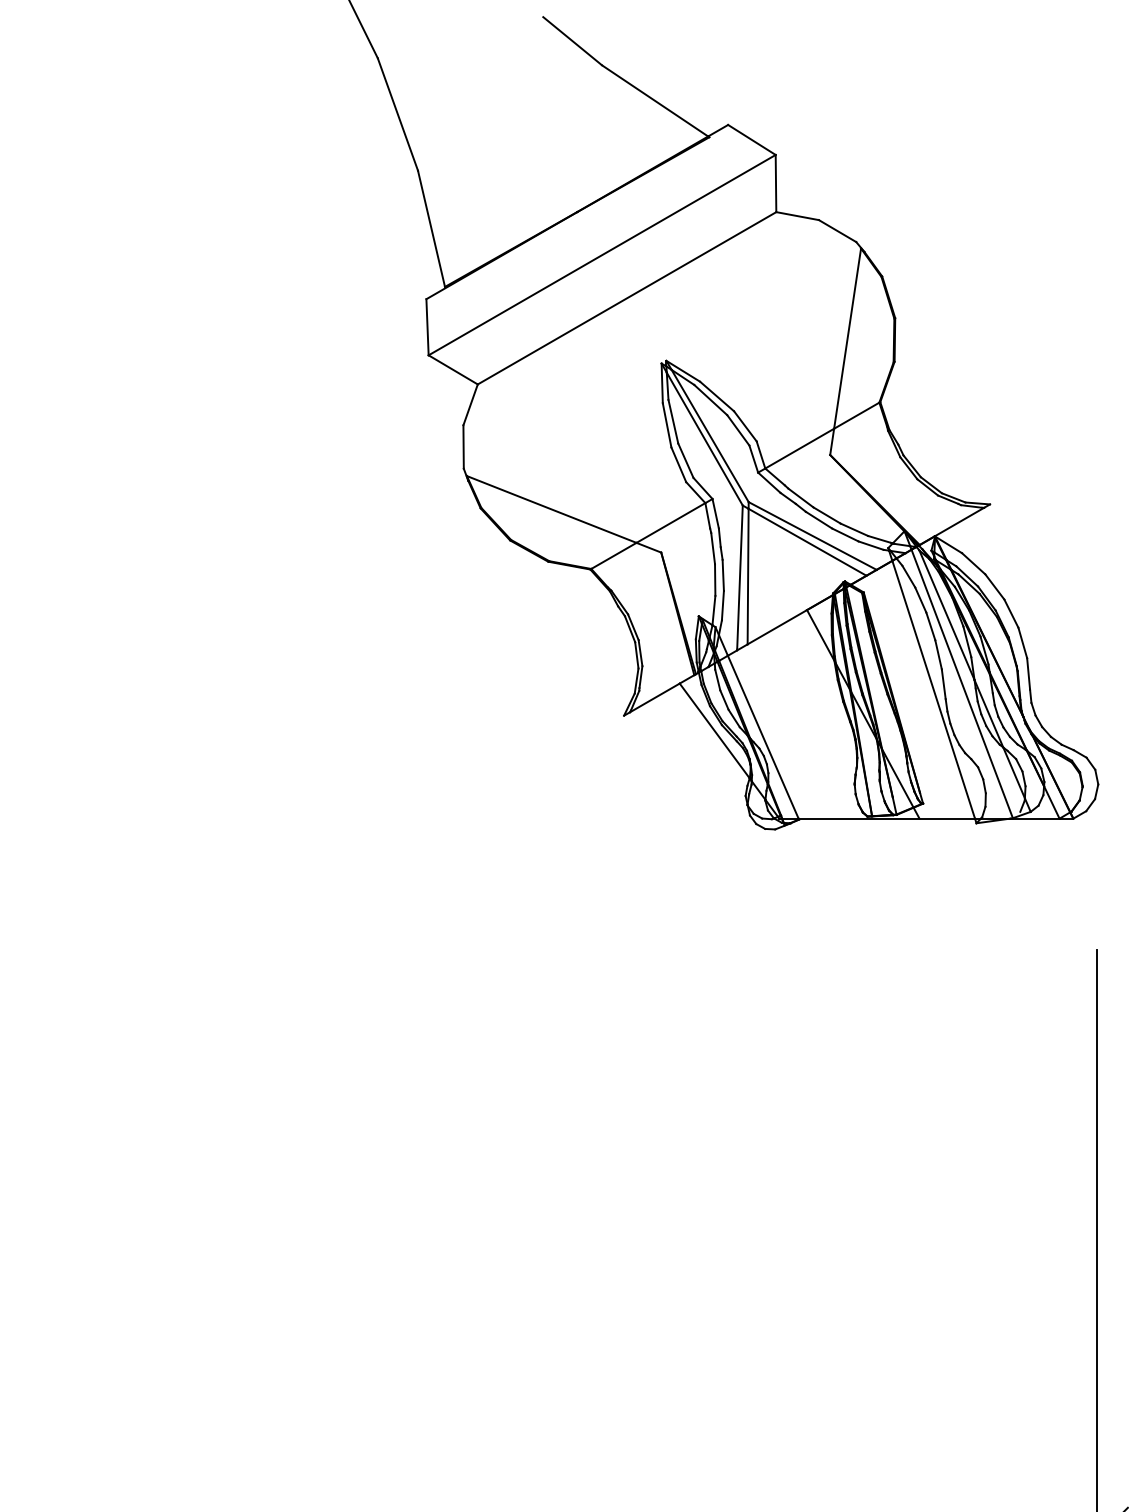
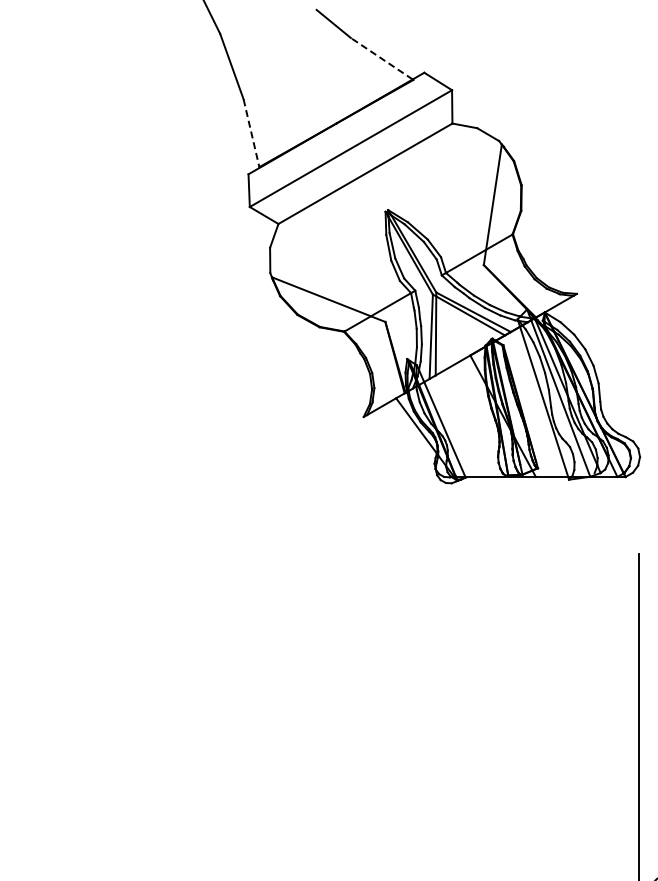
line: (654, 100) -> (381, 58), solid -> dashed
line: (431, 229) -> (251, 133), solid -> dashed

